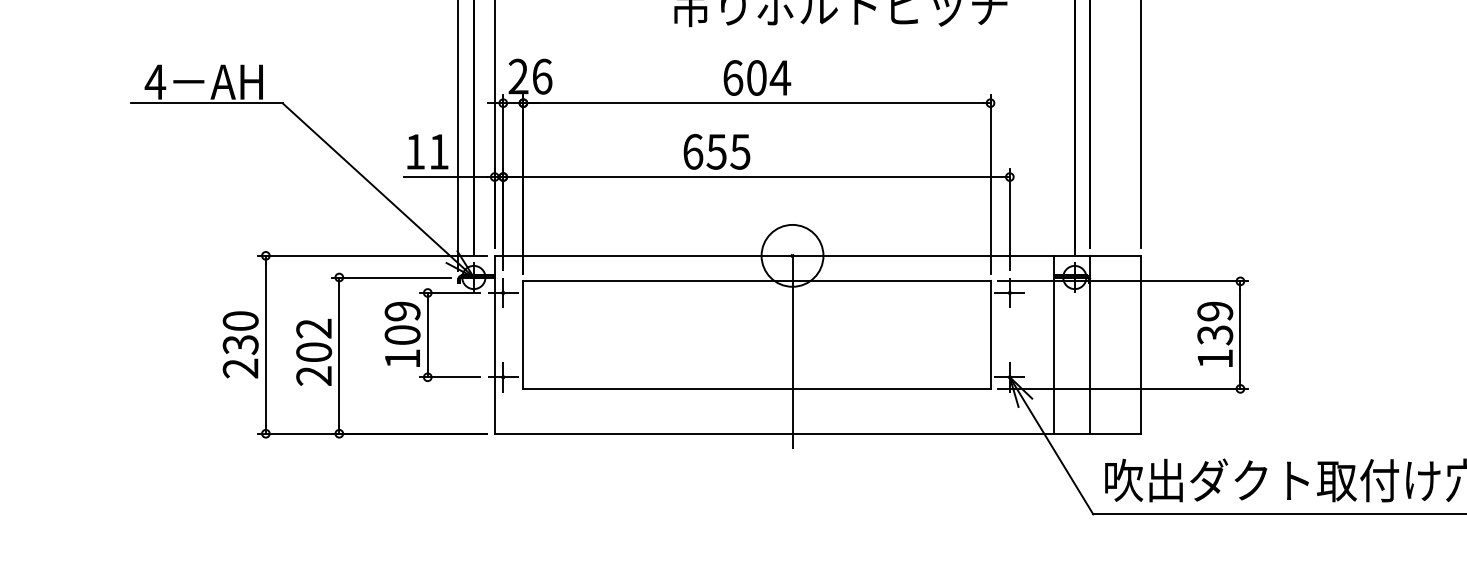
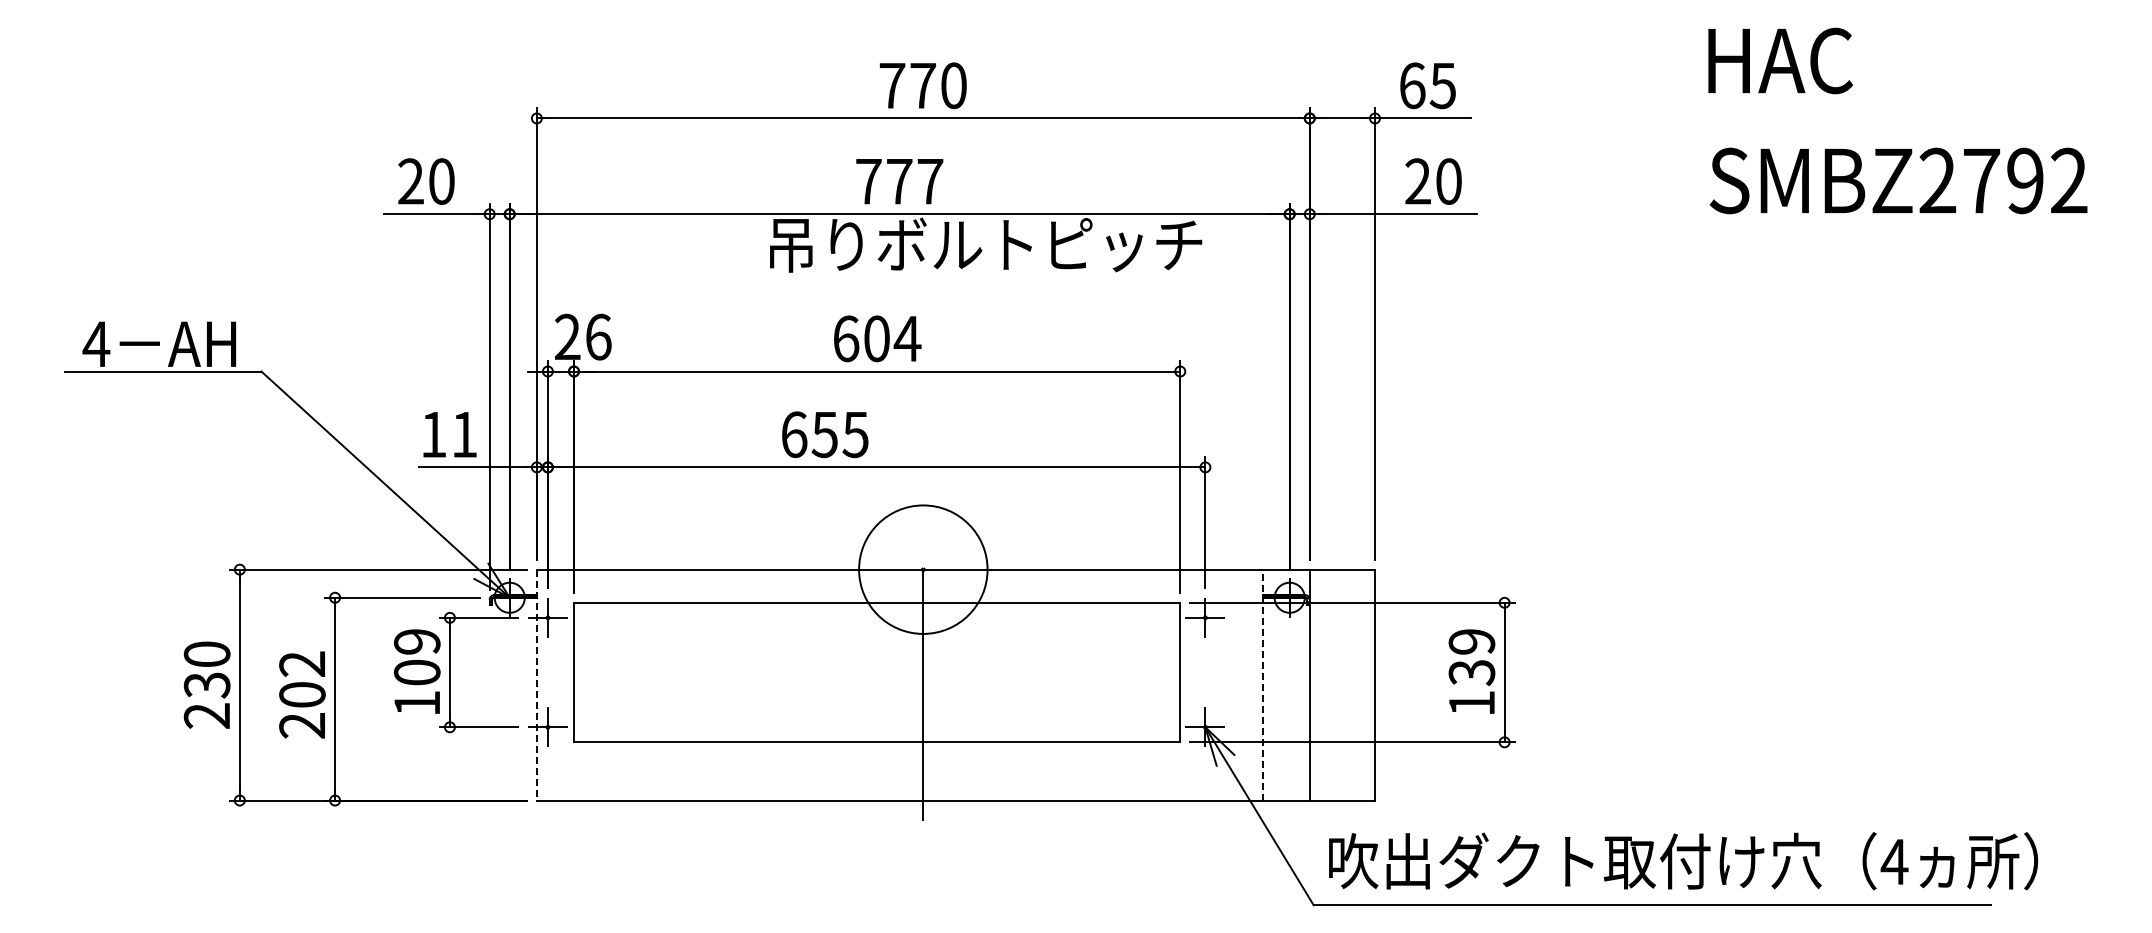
circle: (792, 255) -> (923, 569), size x1.6
line: (1053, 344) -> (1262, 684), solid -> dashed
line: (494, 345) -> (536, 685), solid -> dashed

